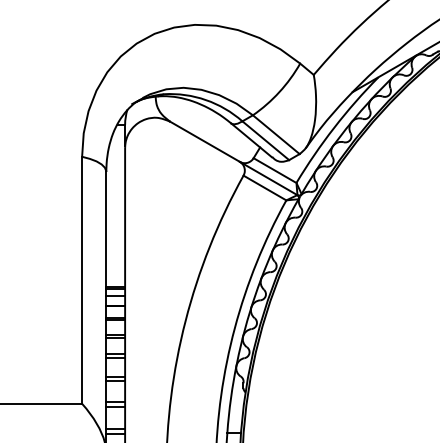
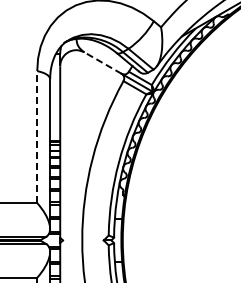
line: (204, 140) -> (102, 62), solid -> dashed
line: (82, 279) -> (37, 136), solid -> dashed

